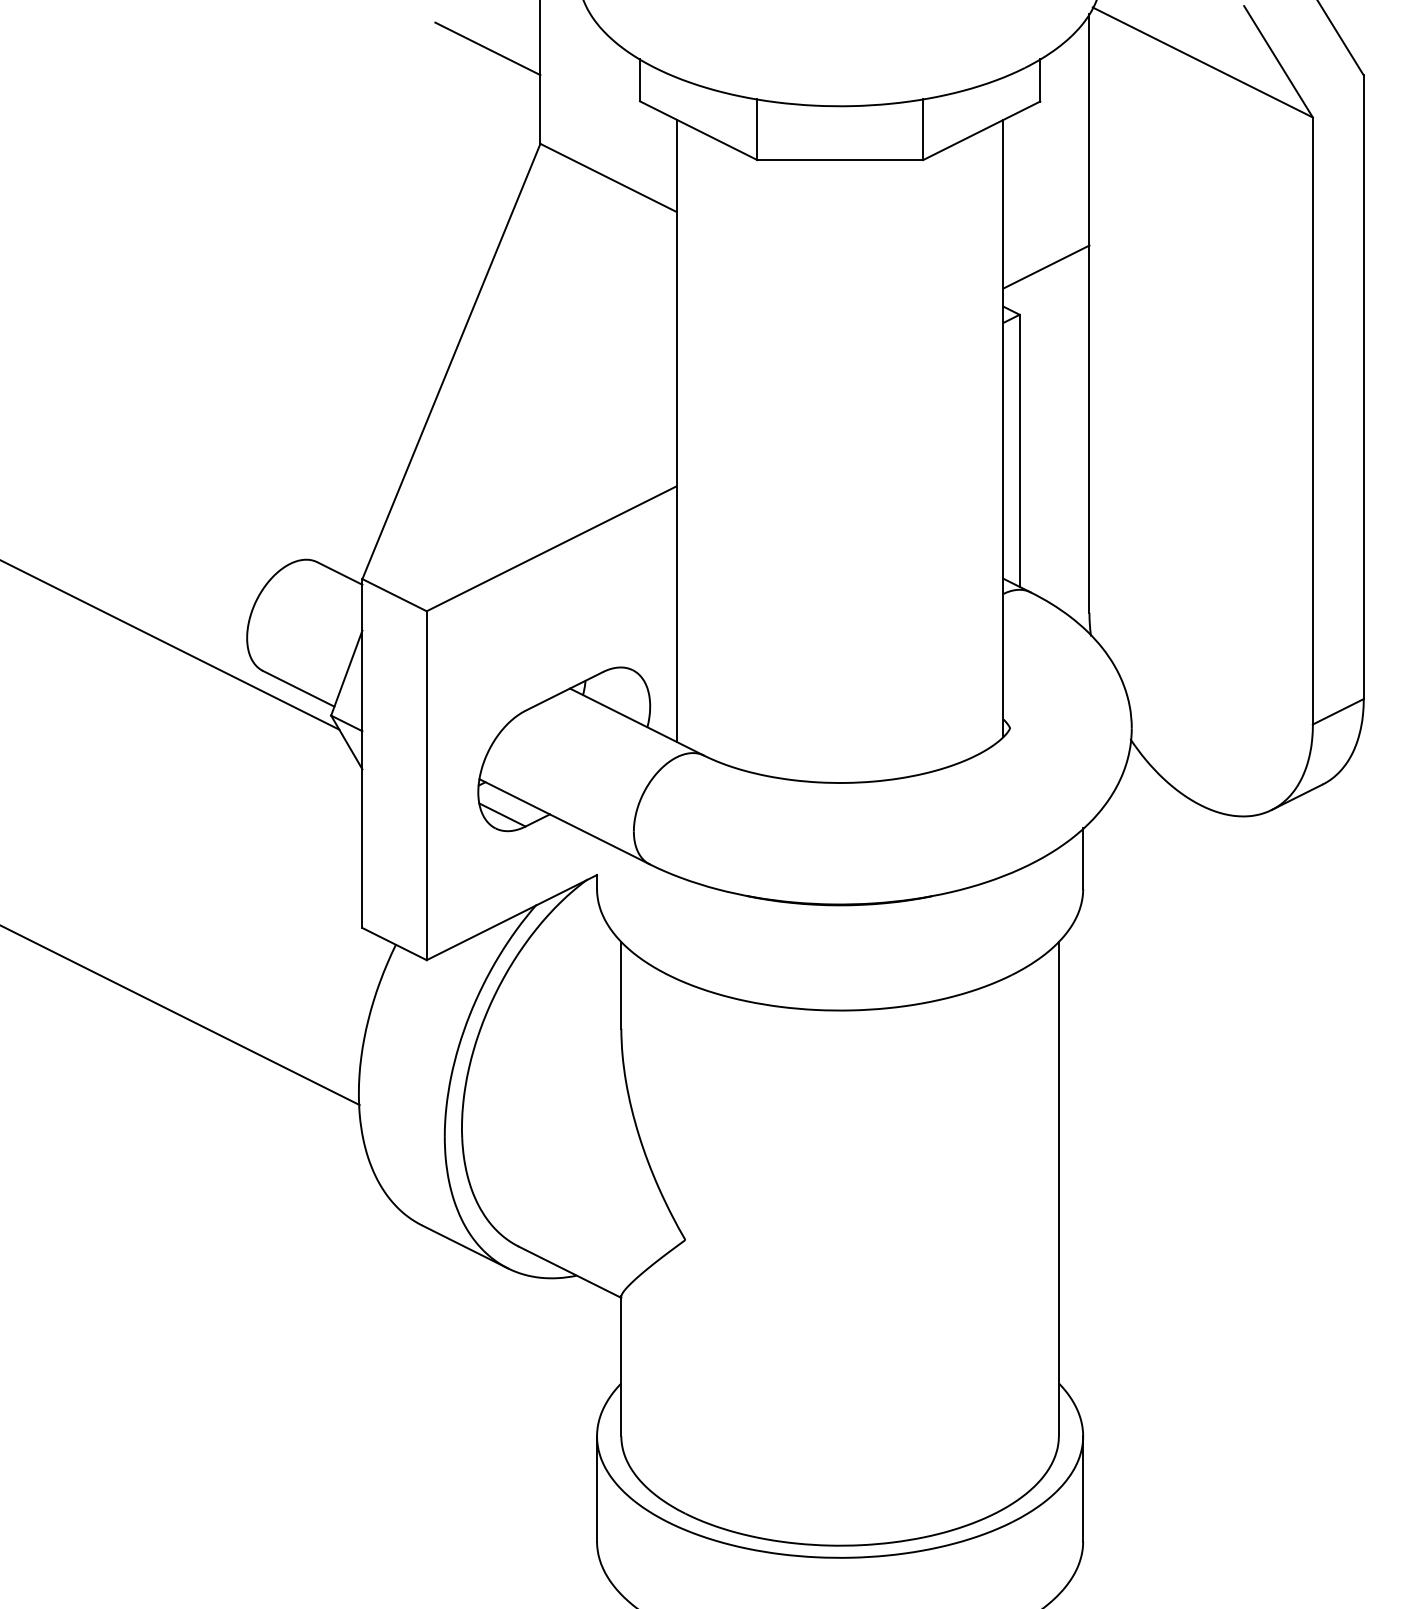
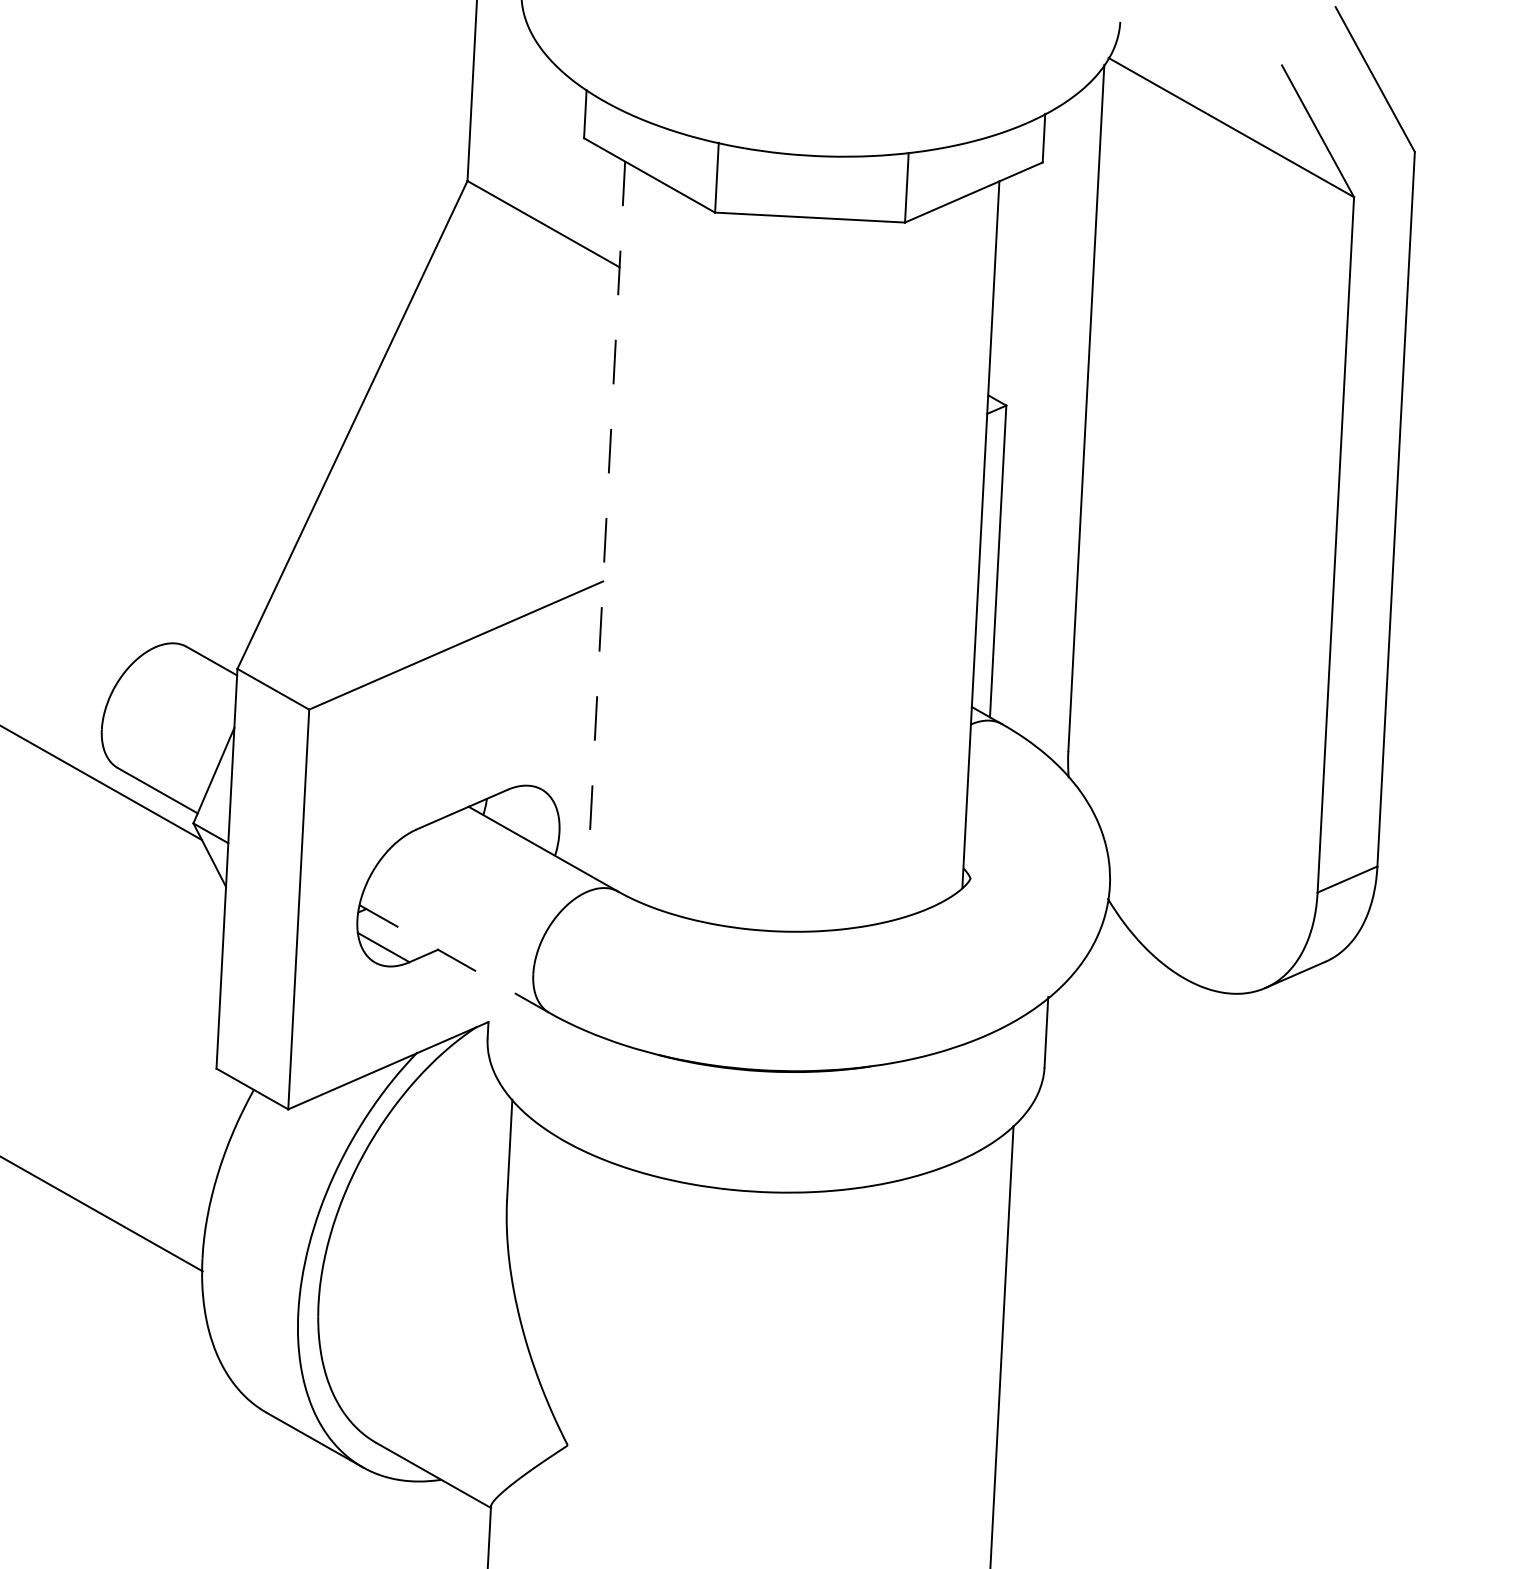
line: (487, 48) -> (412, 68), removed
line: (1046, 266) -> (1039, 351), removed
line: (676, 431) -> (606, 518), solid -> dashed
line: (565, 821) -> (455, 958), solid -> dashed

